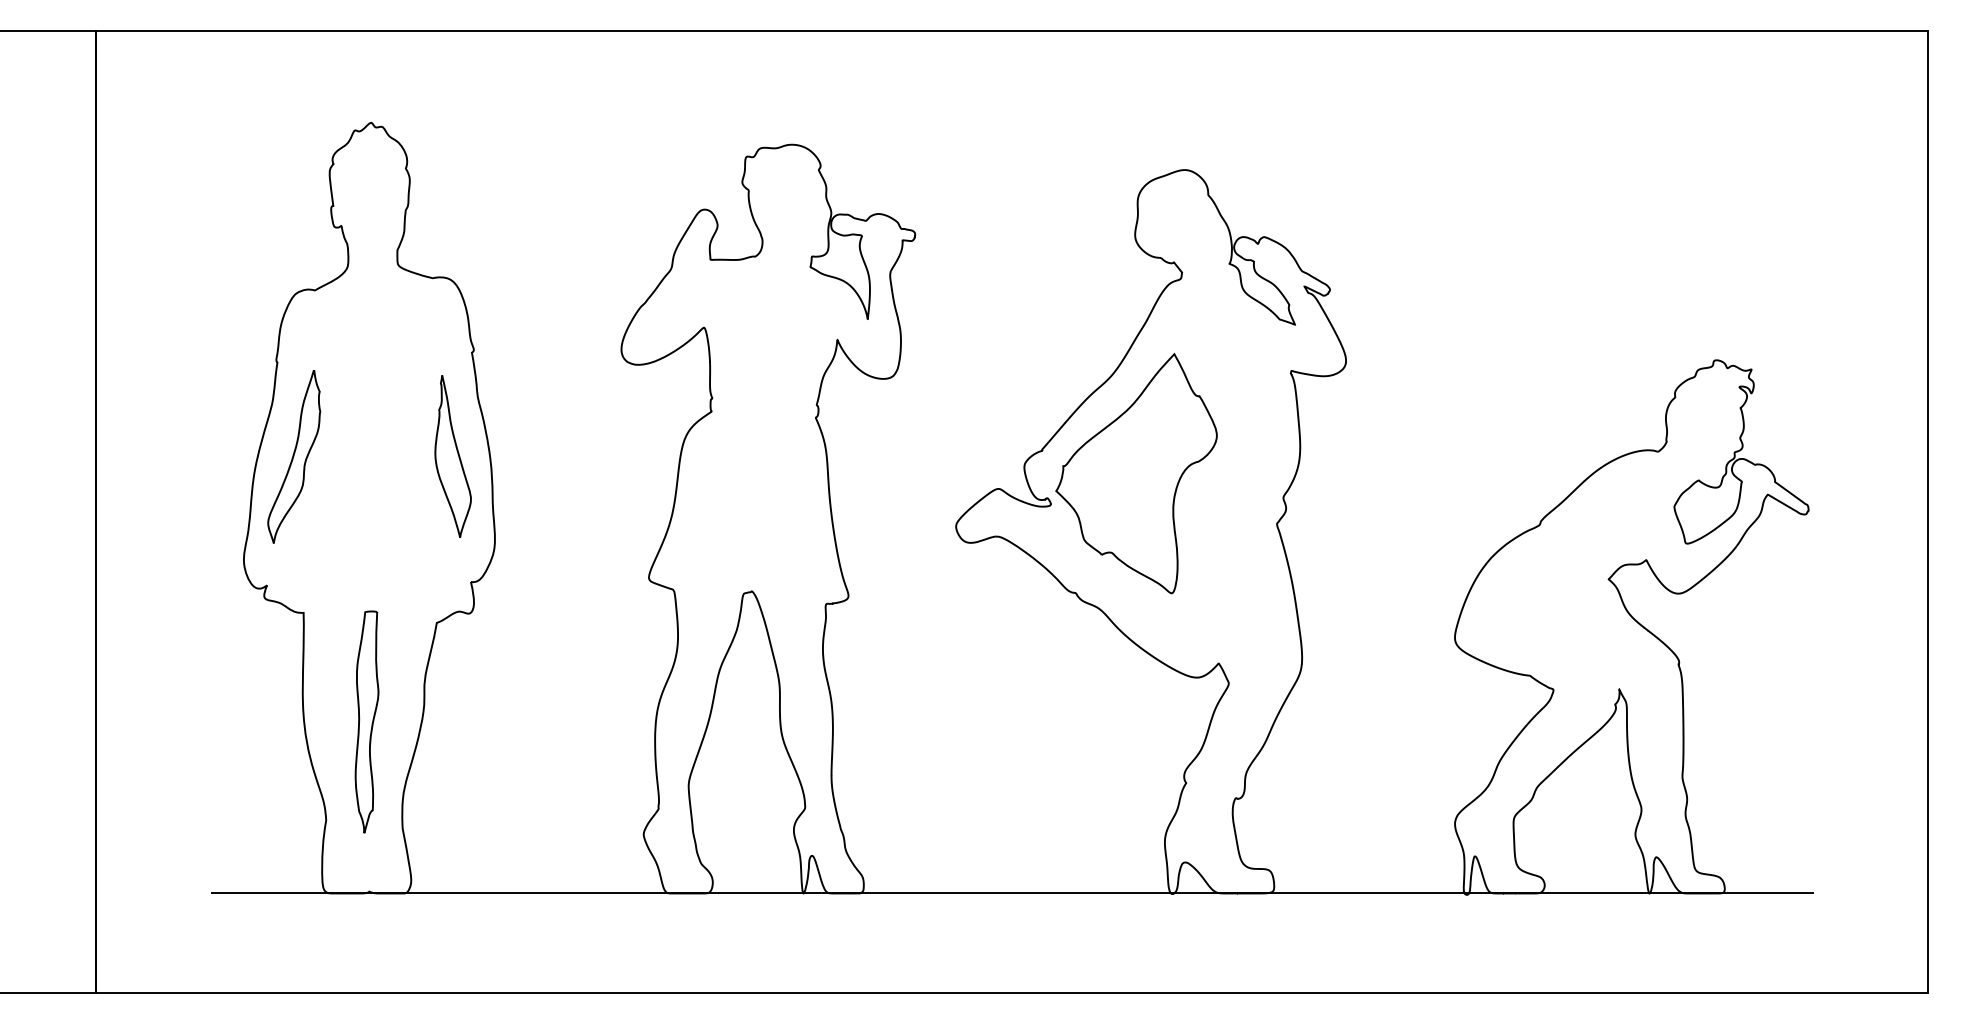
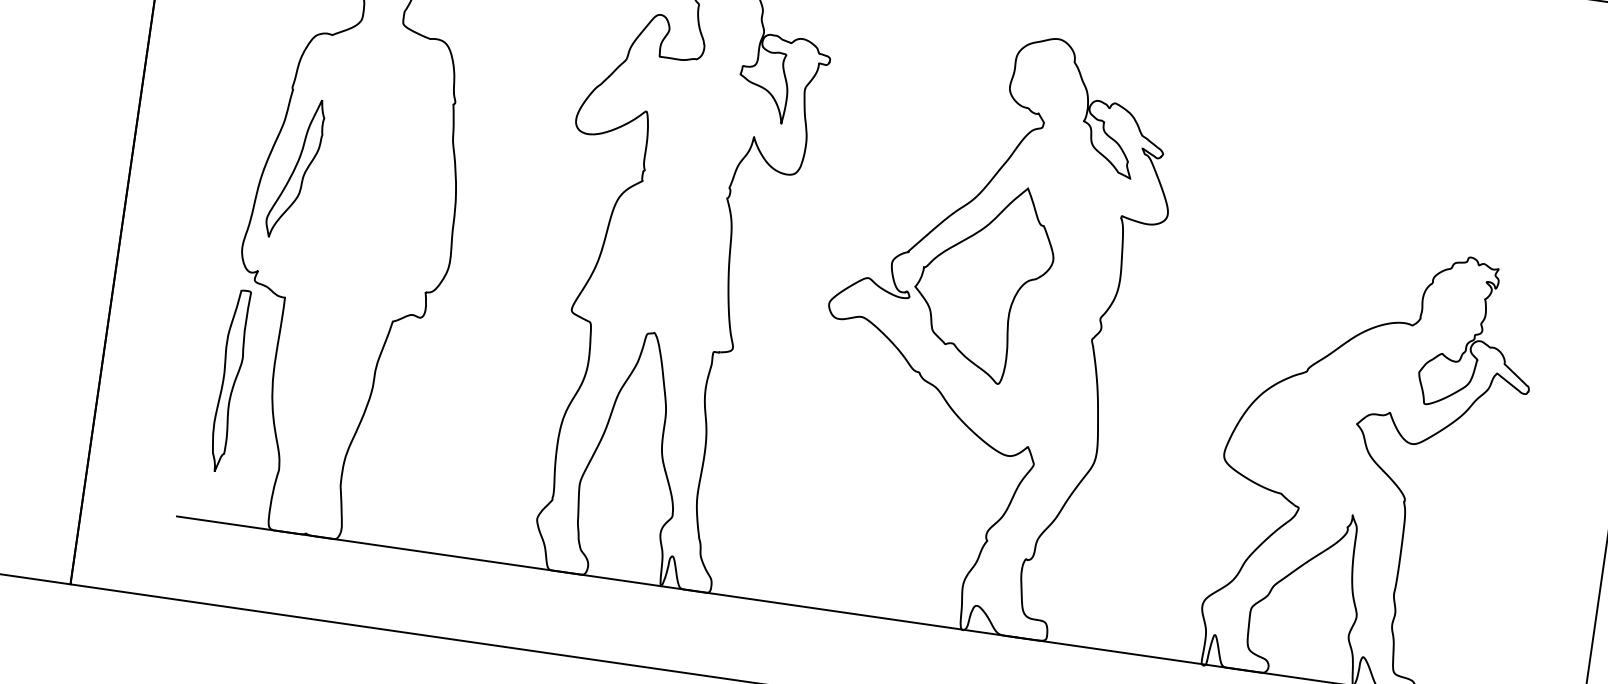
part: (452, 456) -> (425, 187), removed
part: (366, 721) -> (229, 380), moved

